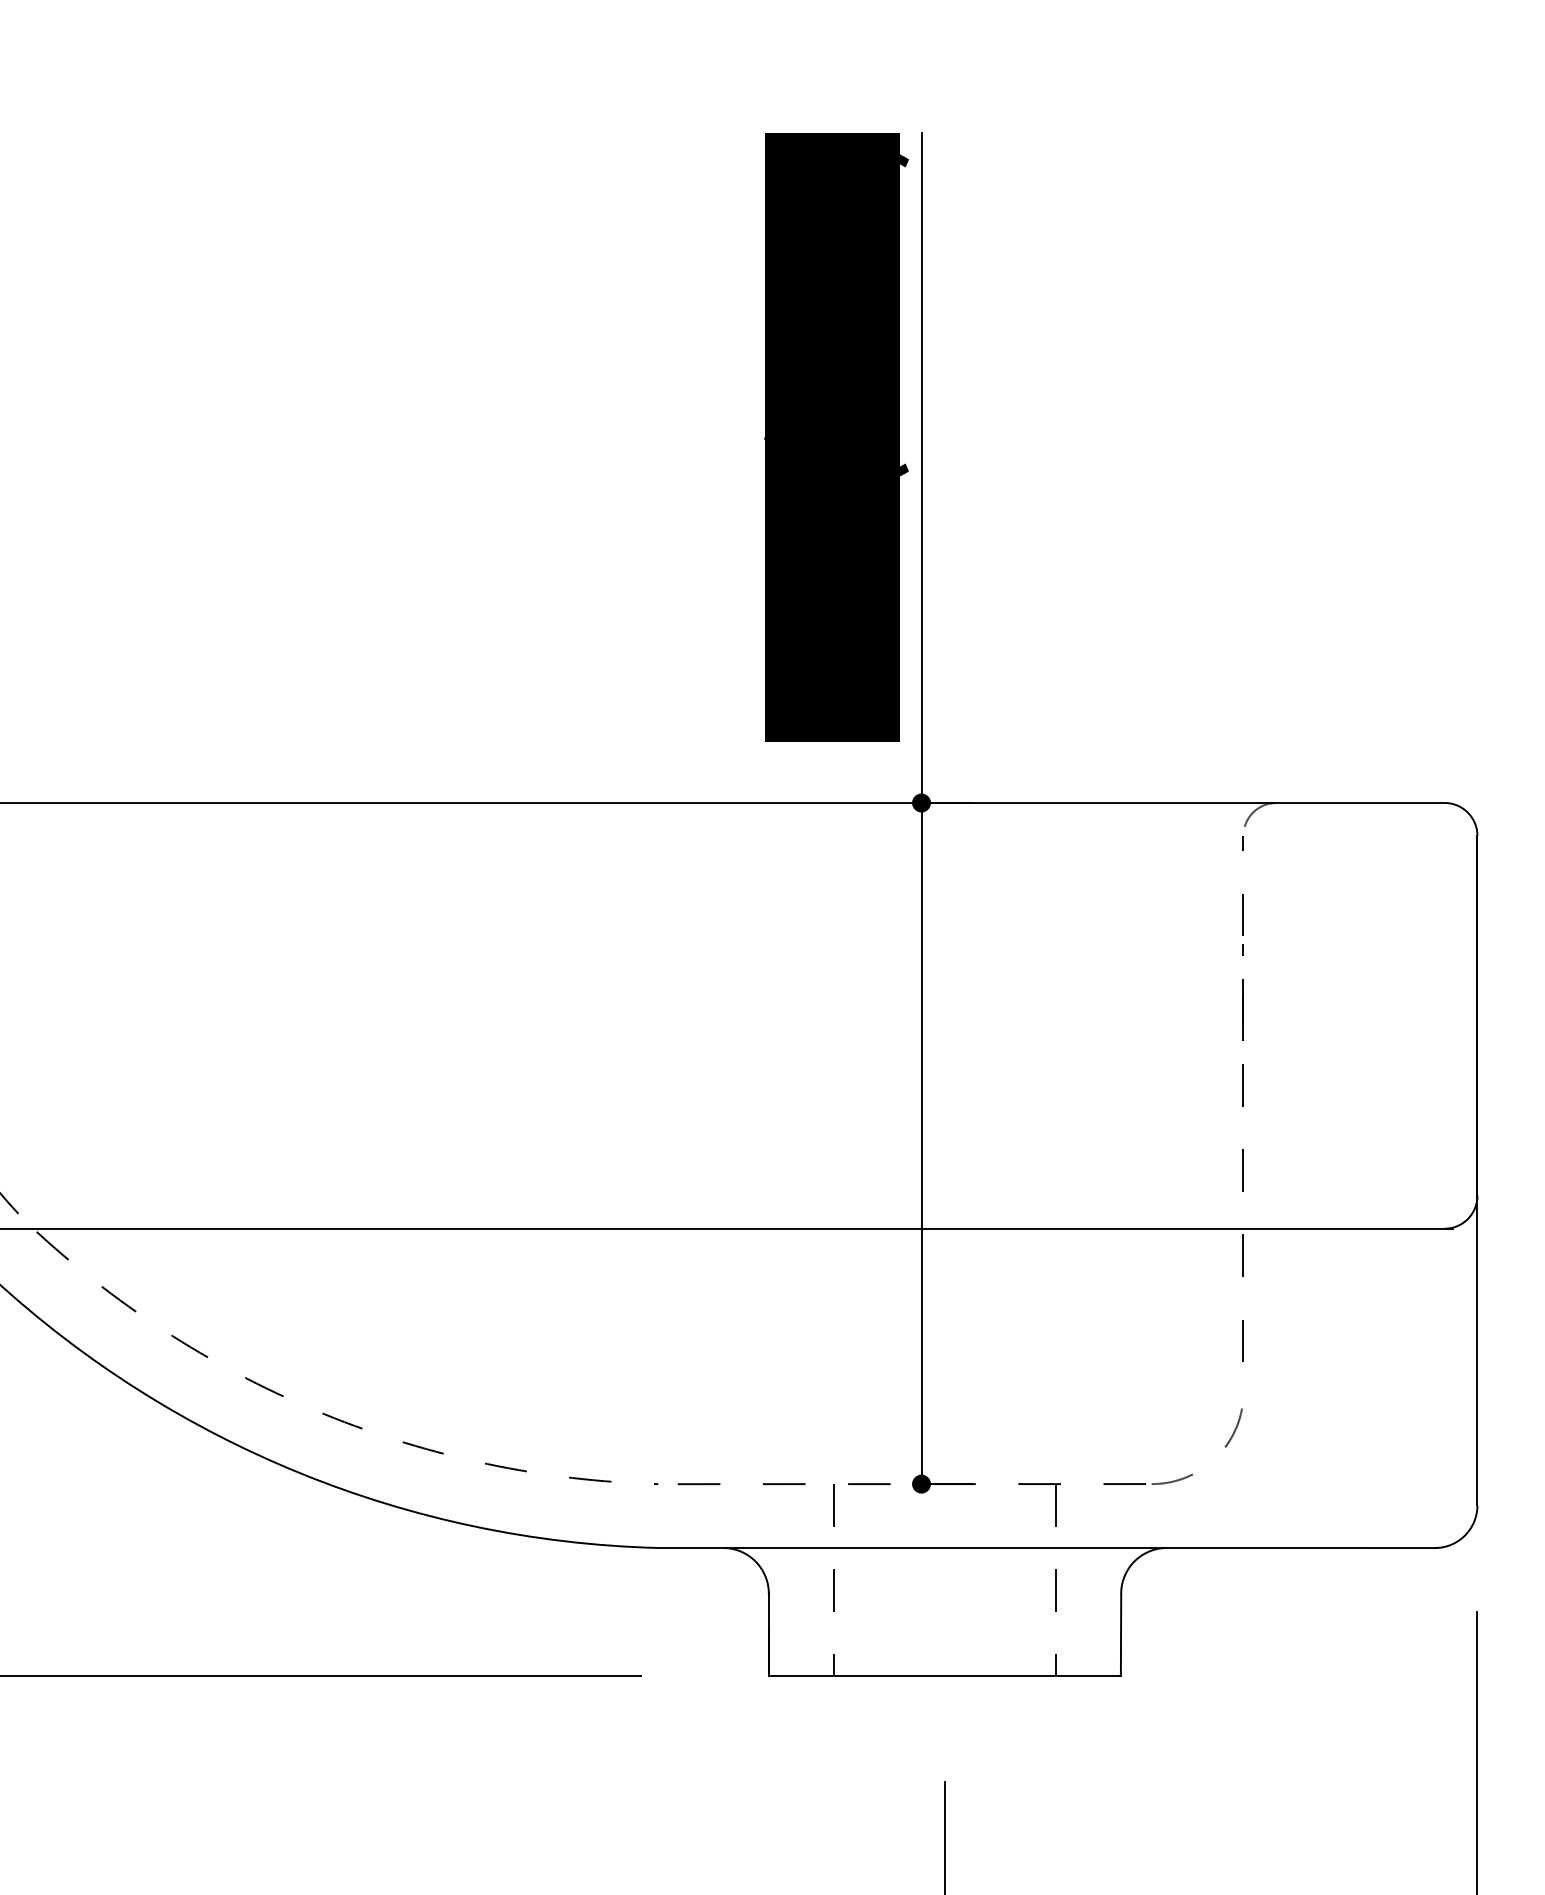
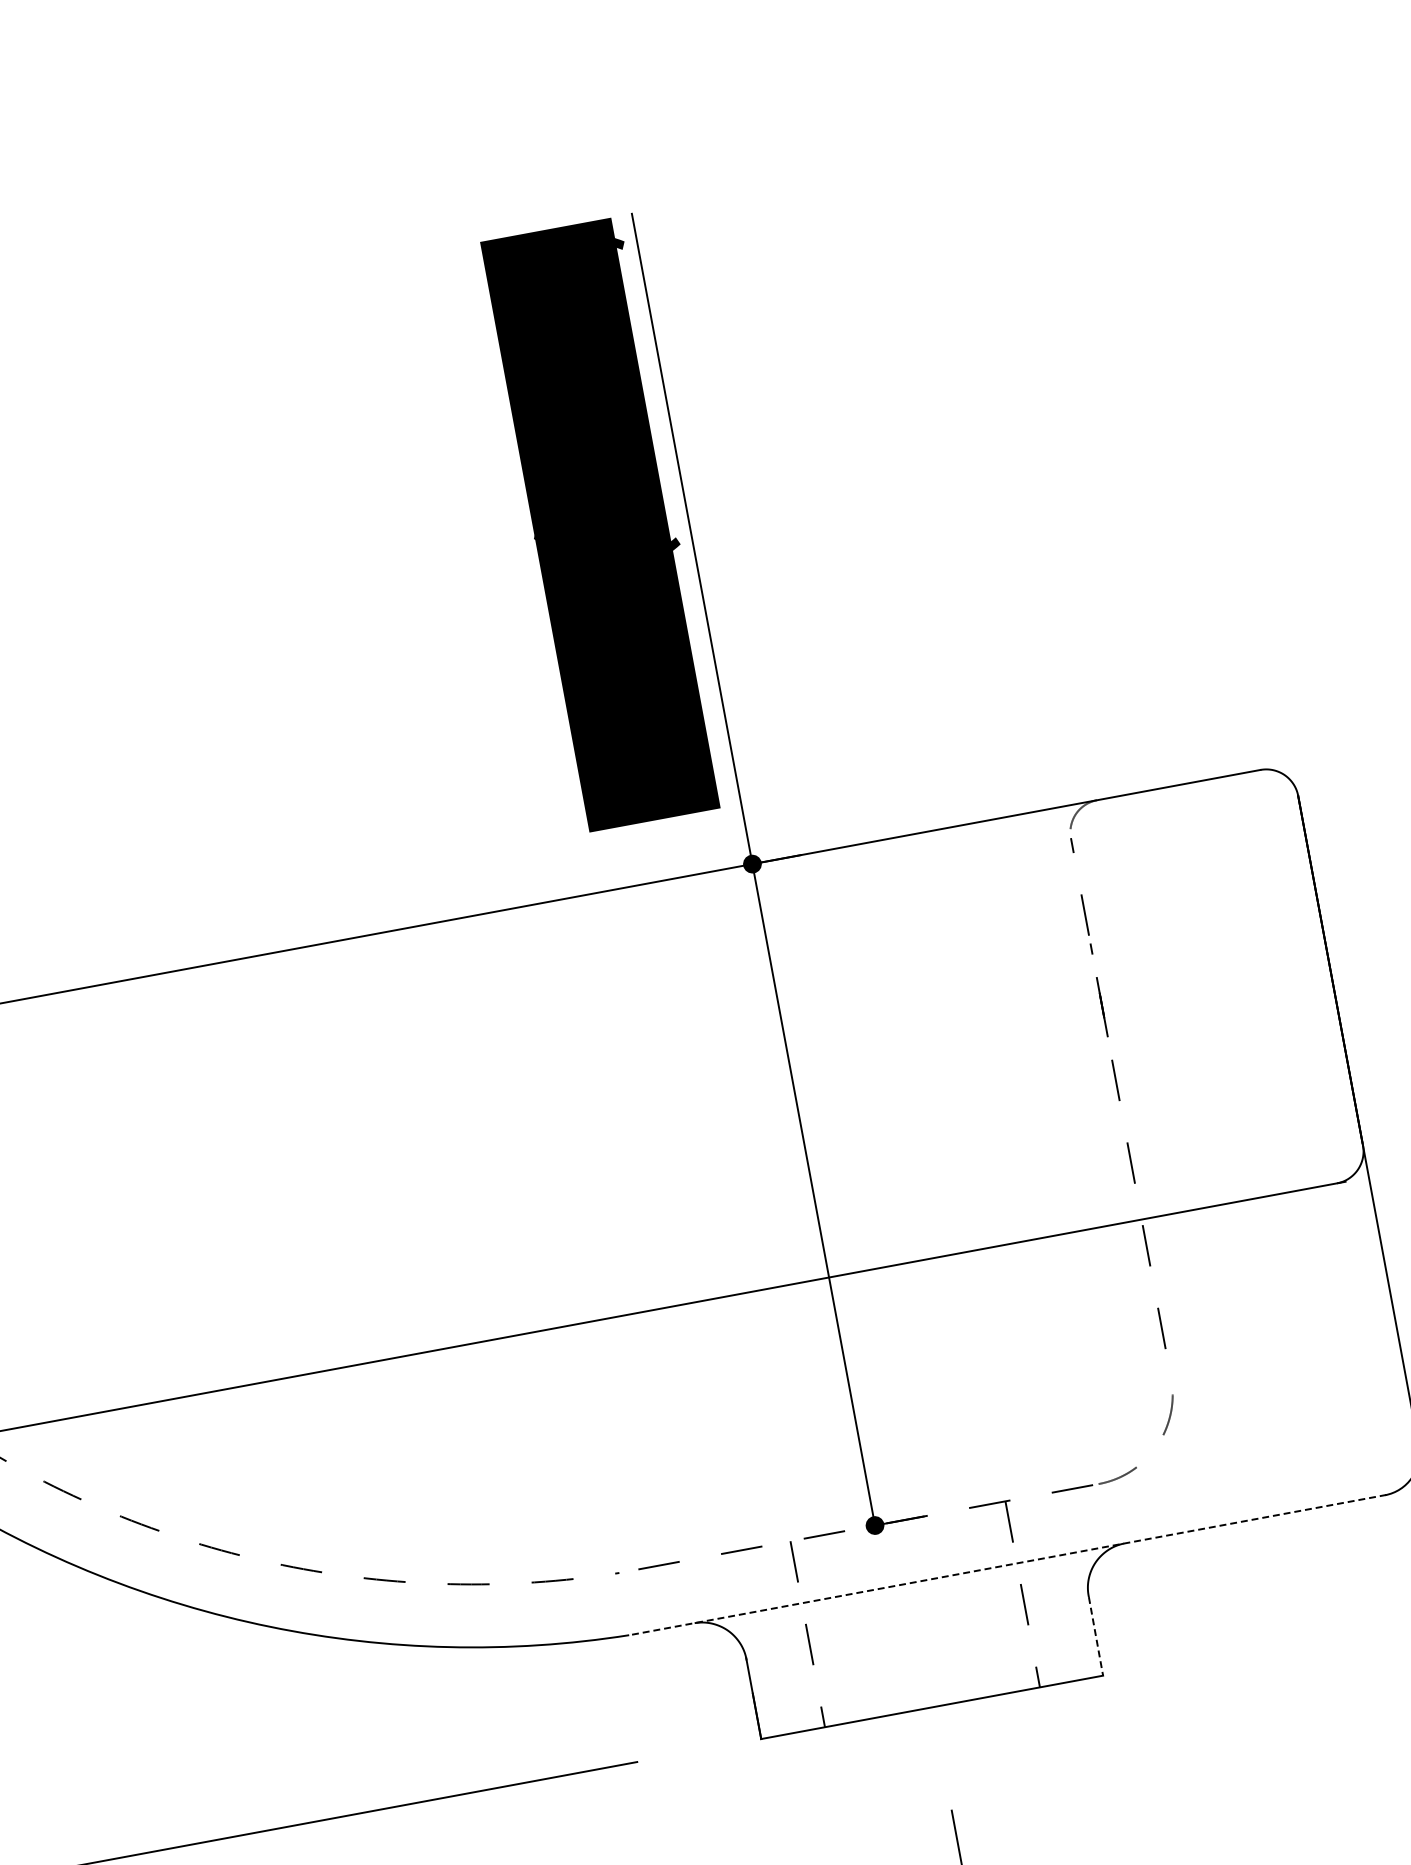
line: (1046, 1548) -> (1007, 1565), solid -> dashed
line: (1121, 1635) -> (1096, 1636), solid -> dashed

